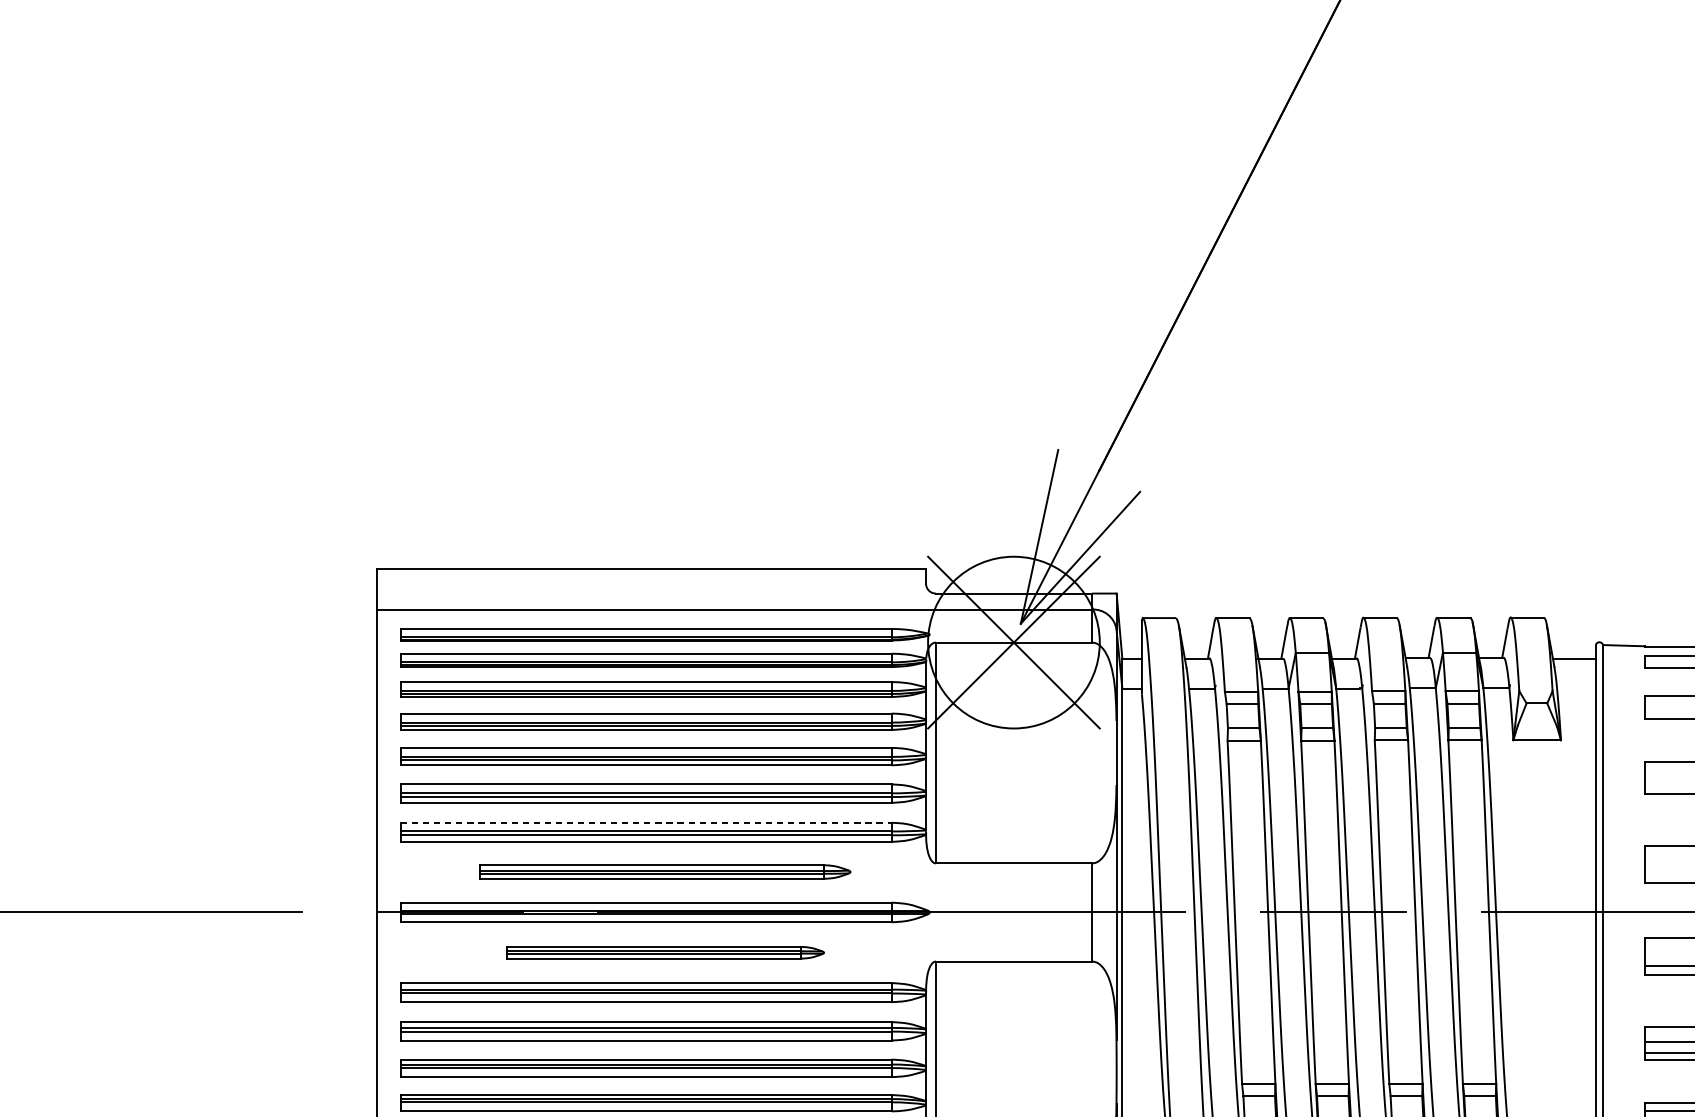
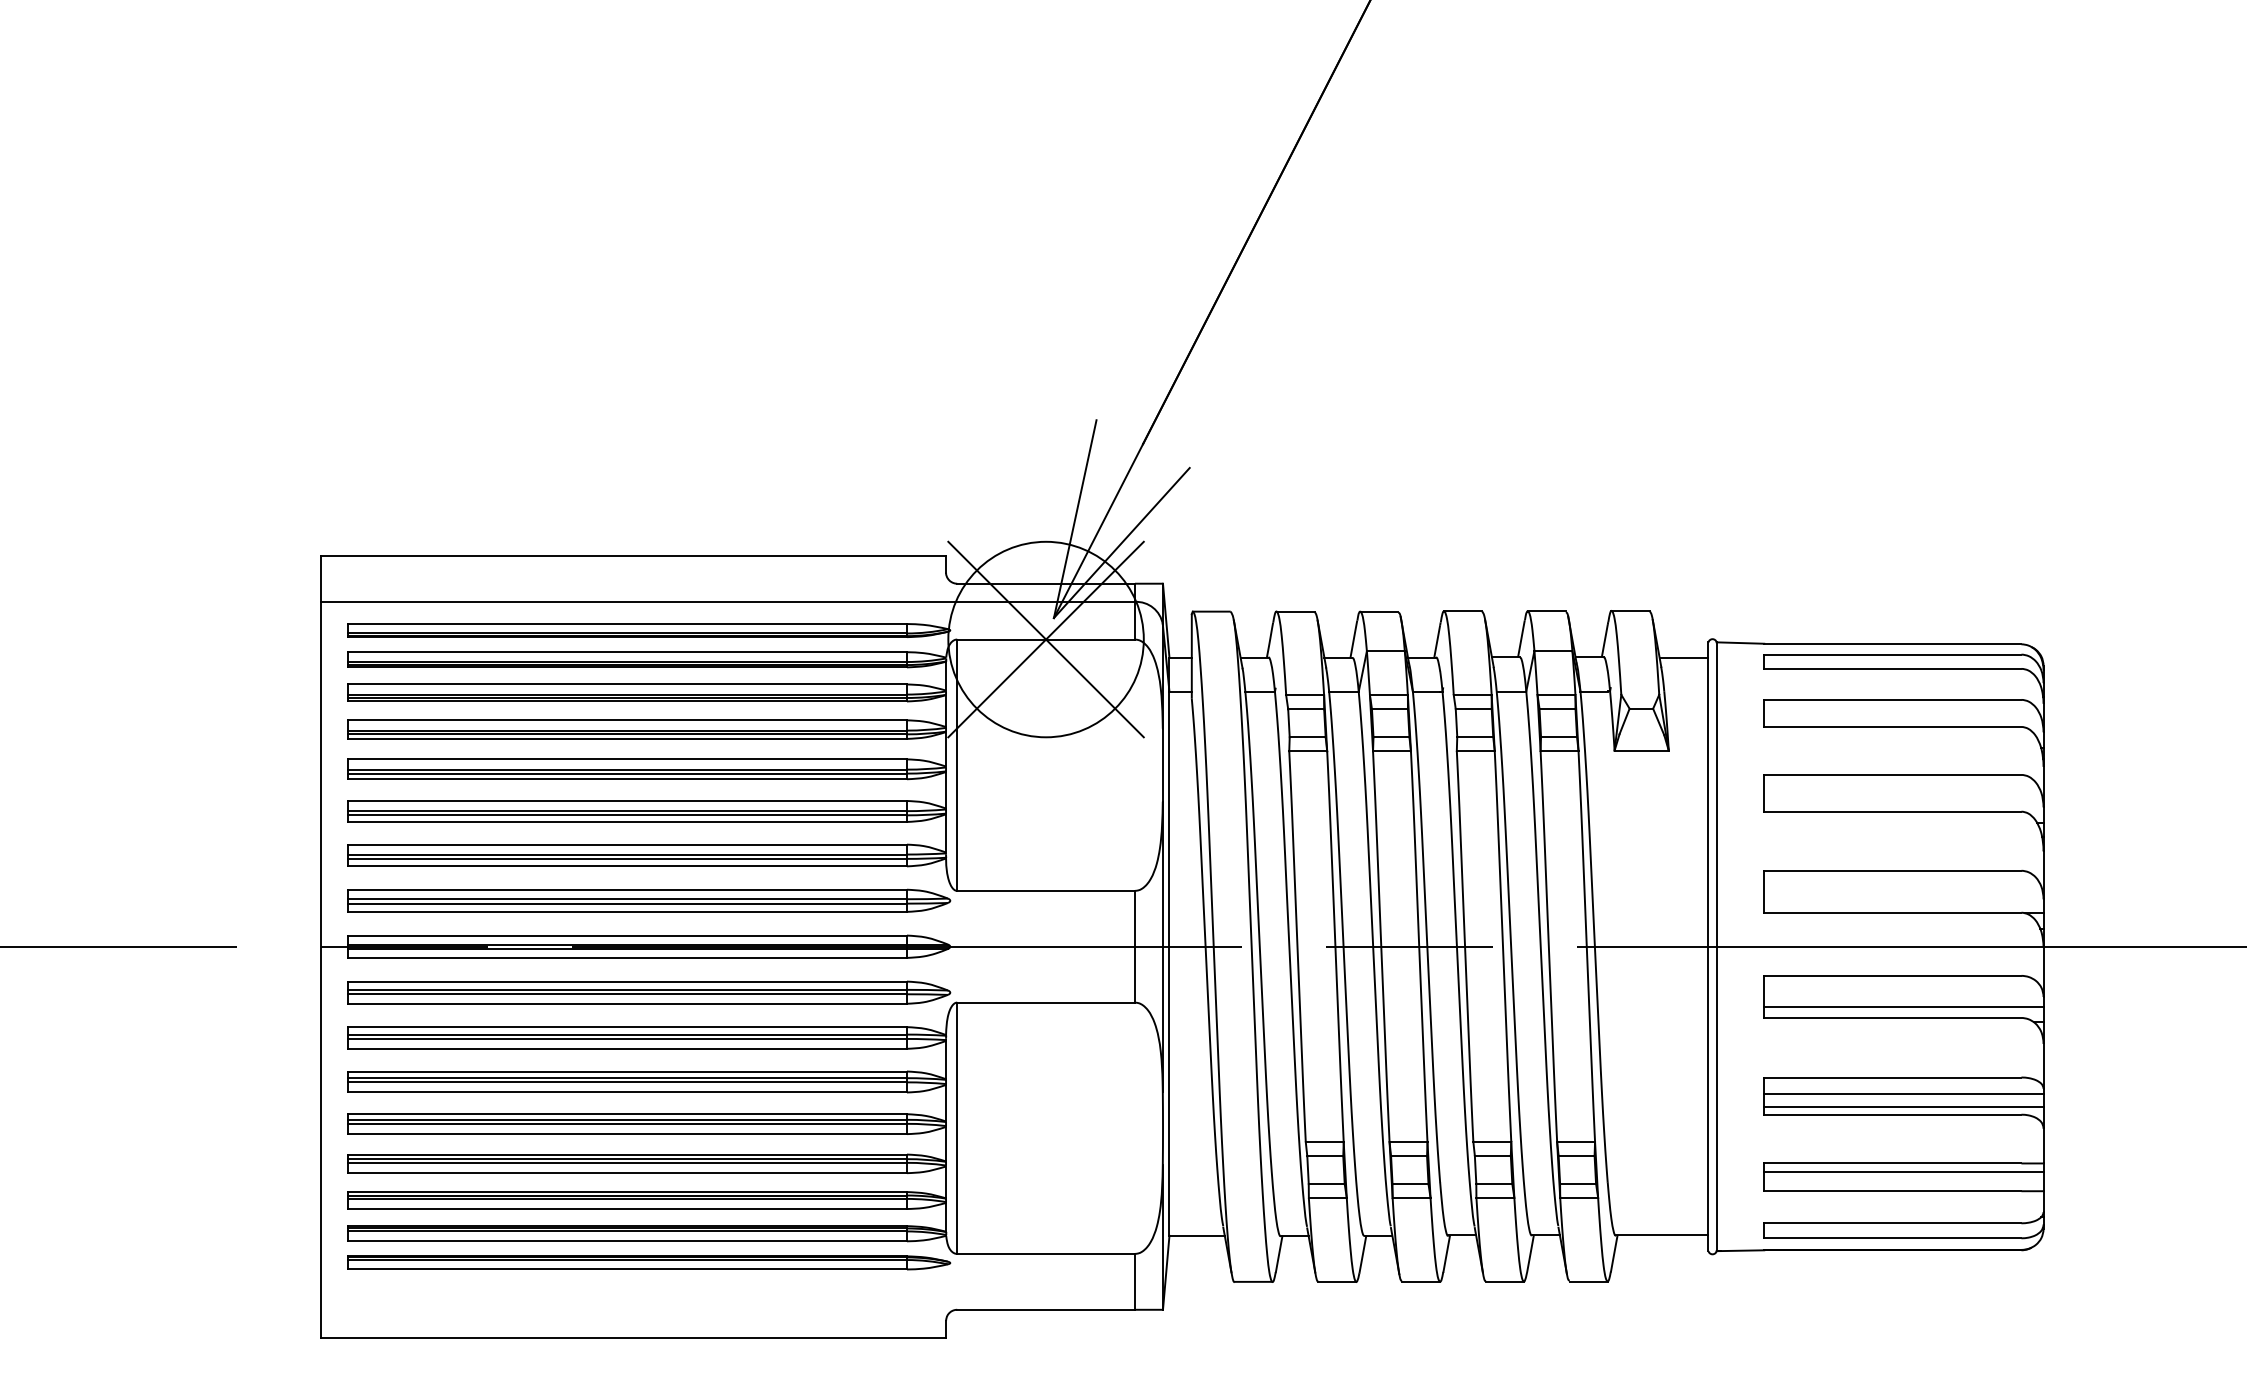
line: (647, 822) -> (628, 844), dashed -> solid
part: (665, 871) -> (649, 900), size x1.43
part: (665, 952) -> (649, 992), size x1.67

